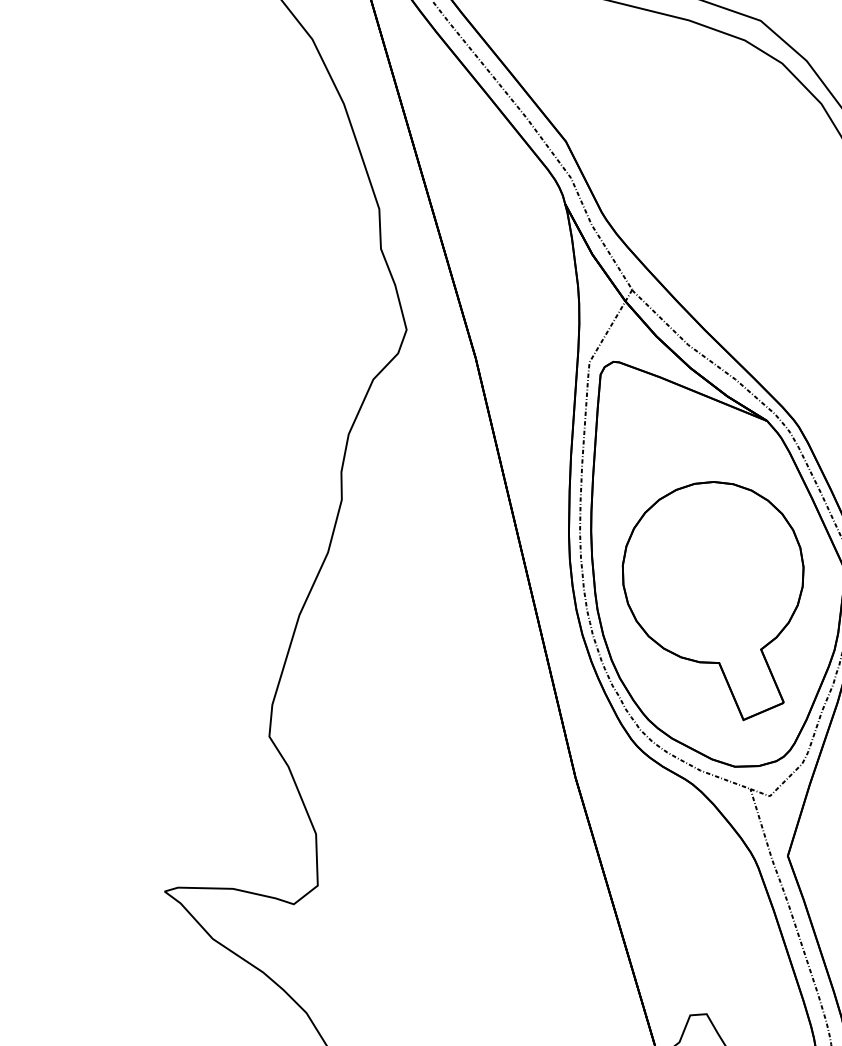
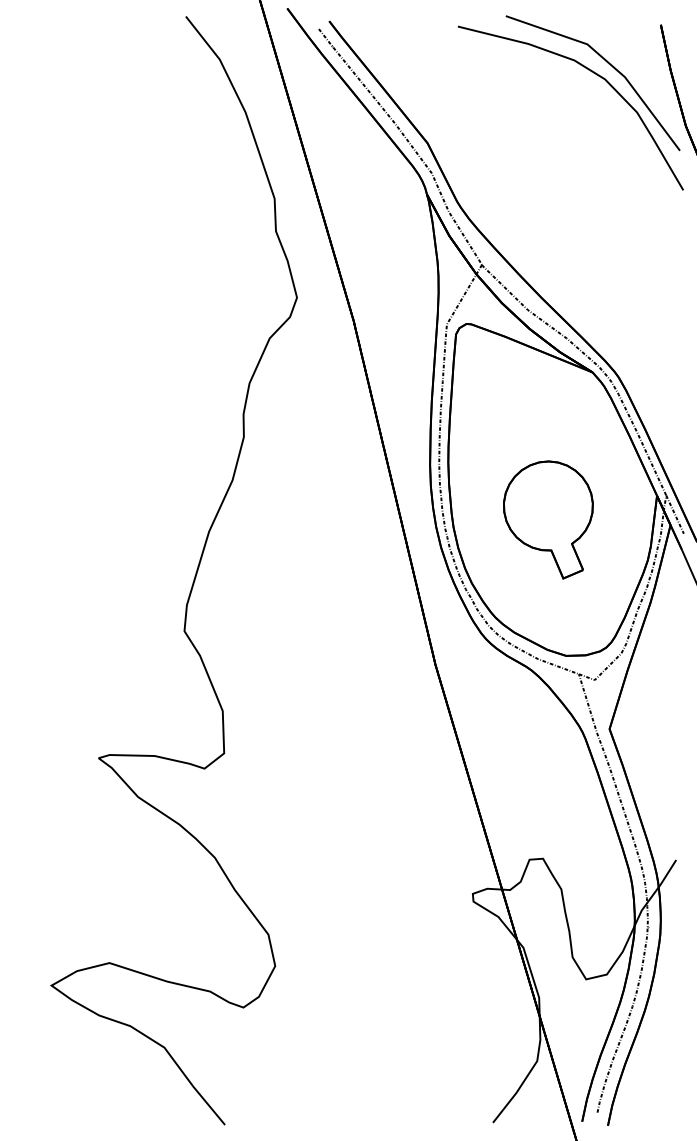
part: (713, 600) -> (548, 519), size x0.6

